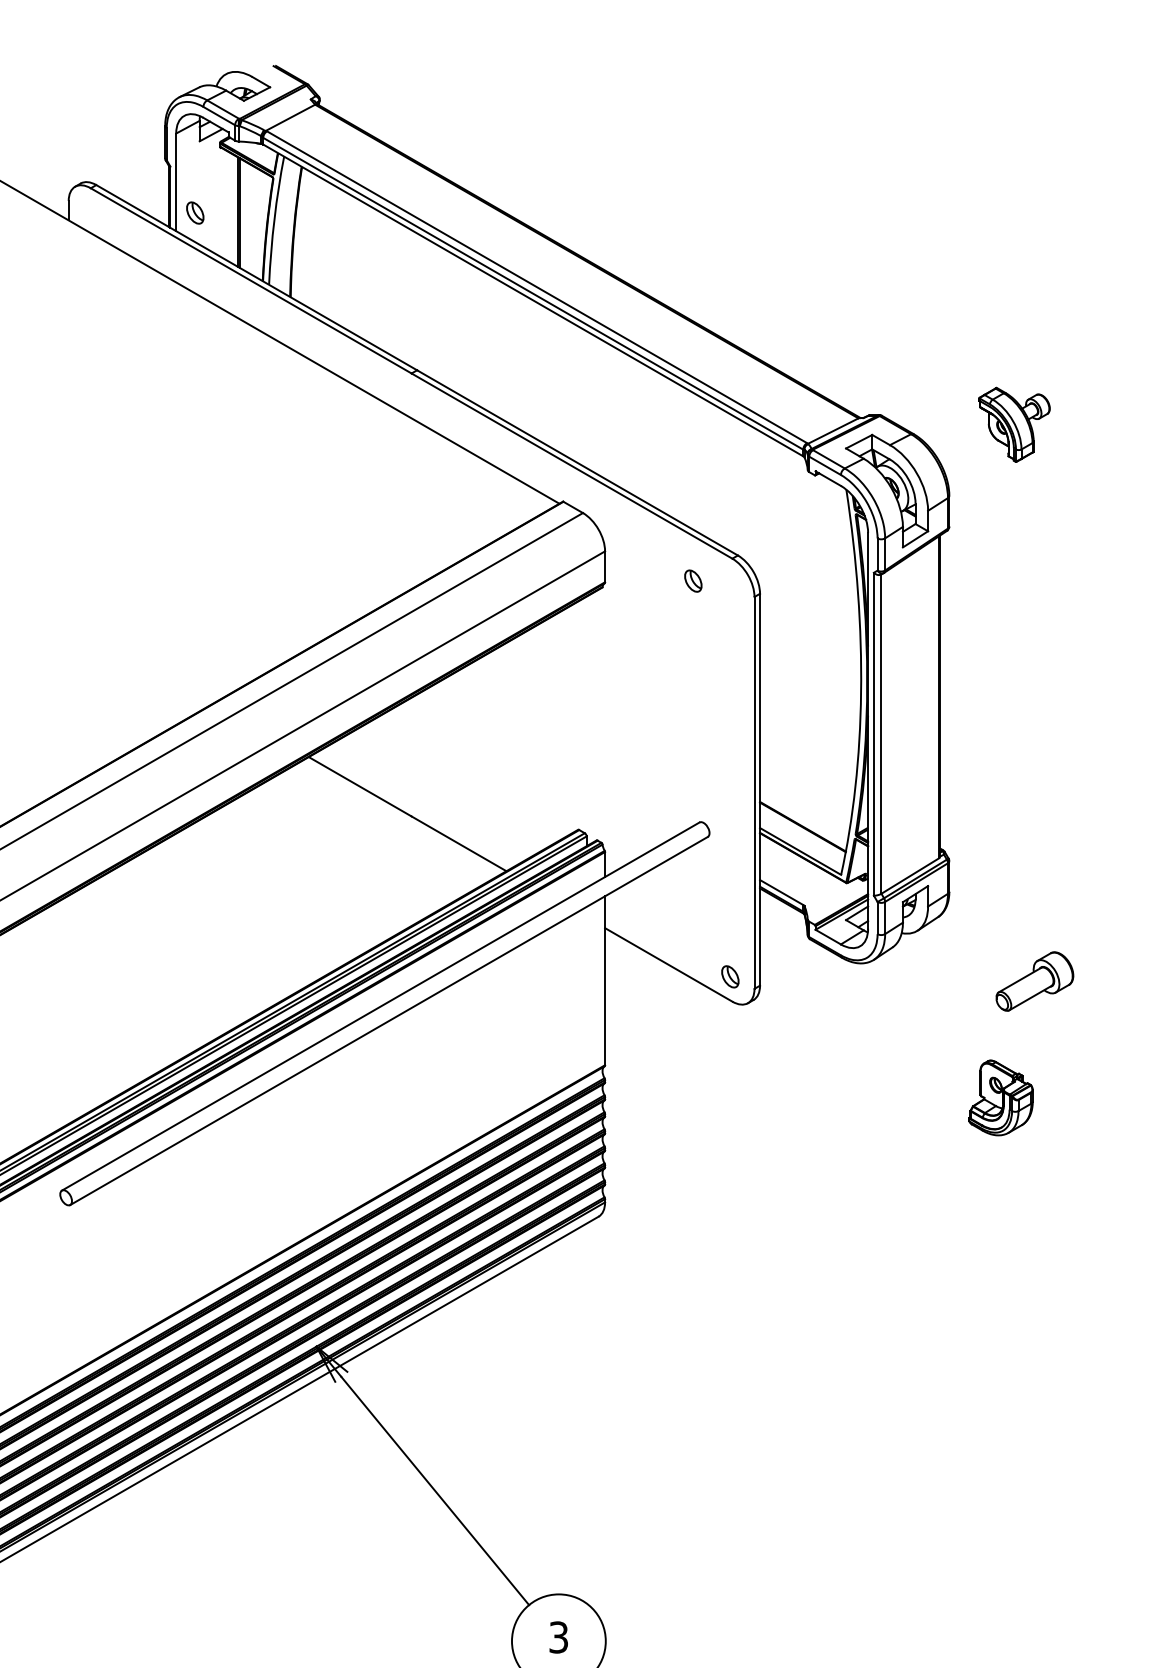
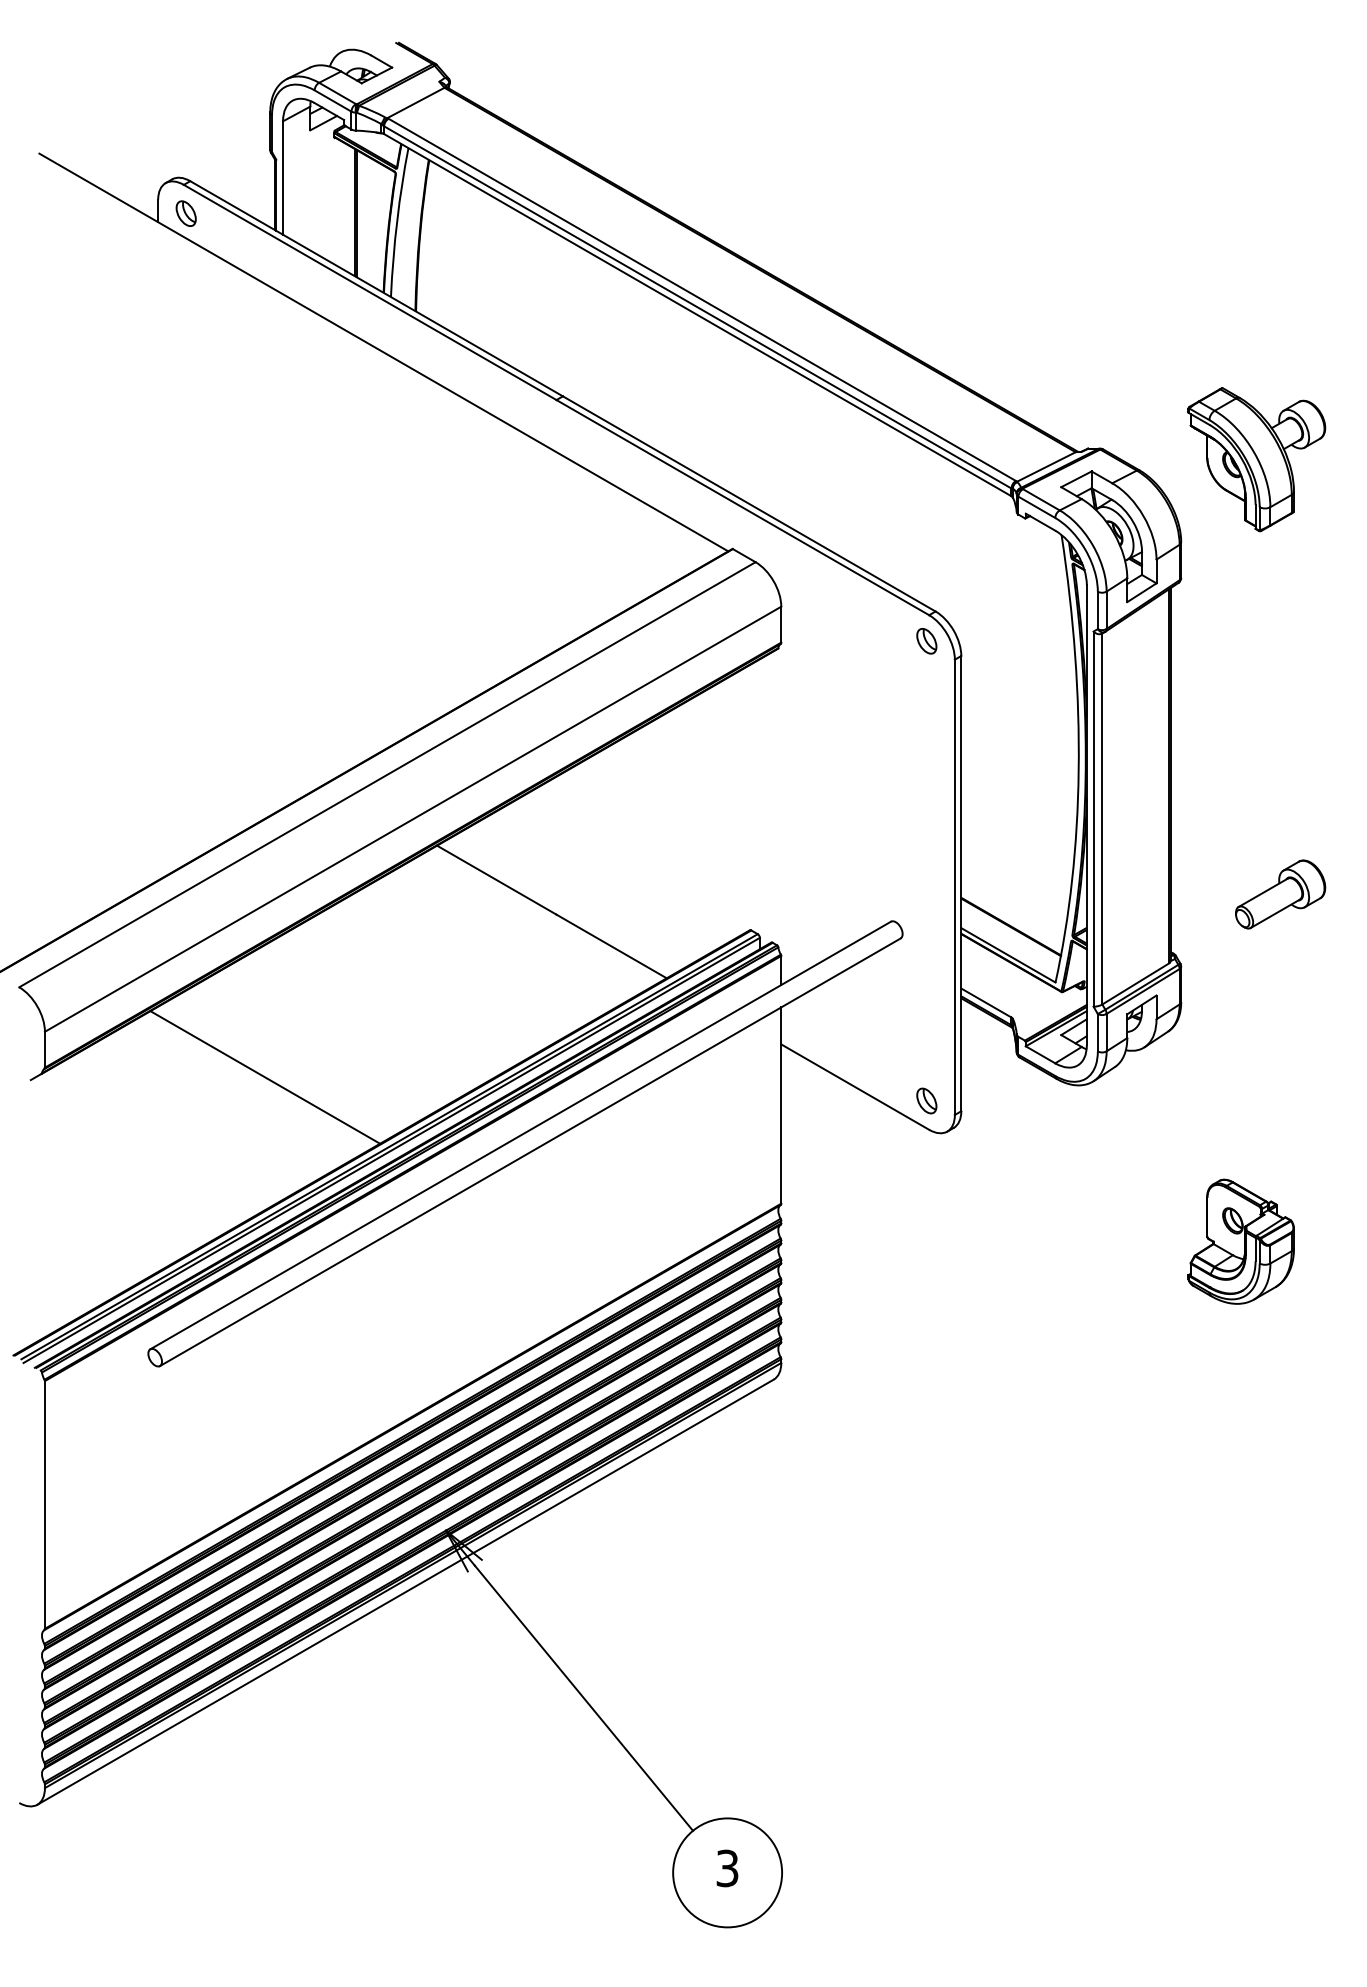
part: (194, 212) -> (185, 213), moved
part: (1014, 424) -> (1256, 459), size x1.67
part: (693, 581) -> (926, 641), moved
line: (161, 956) -> (265, 1077), added
part: (1034, 981) -> (1280, 894), moved
part: (1000, 1097) -> (1240, 1241), size x1.43

